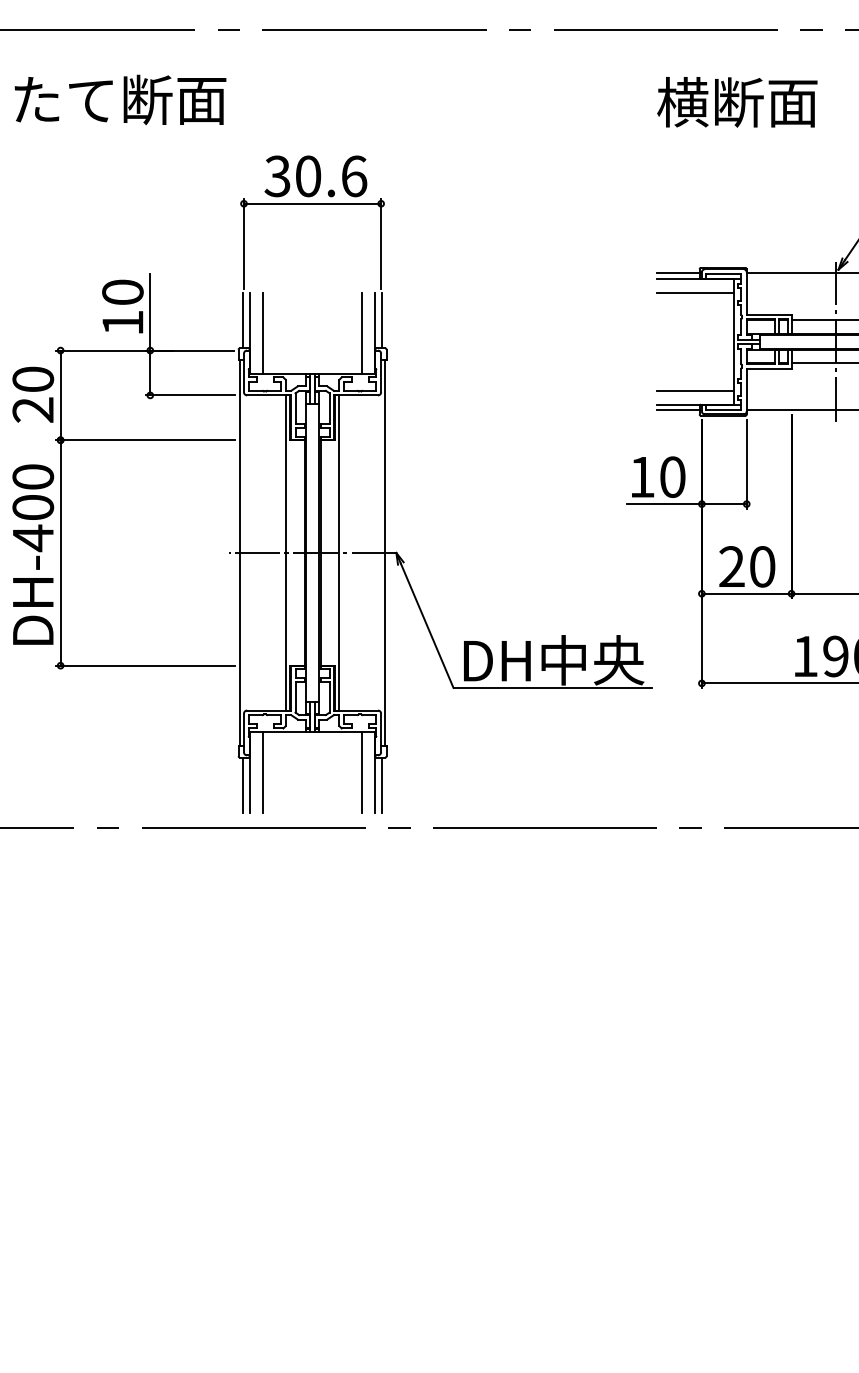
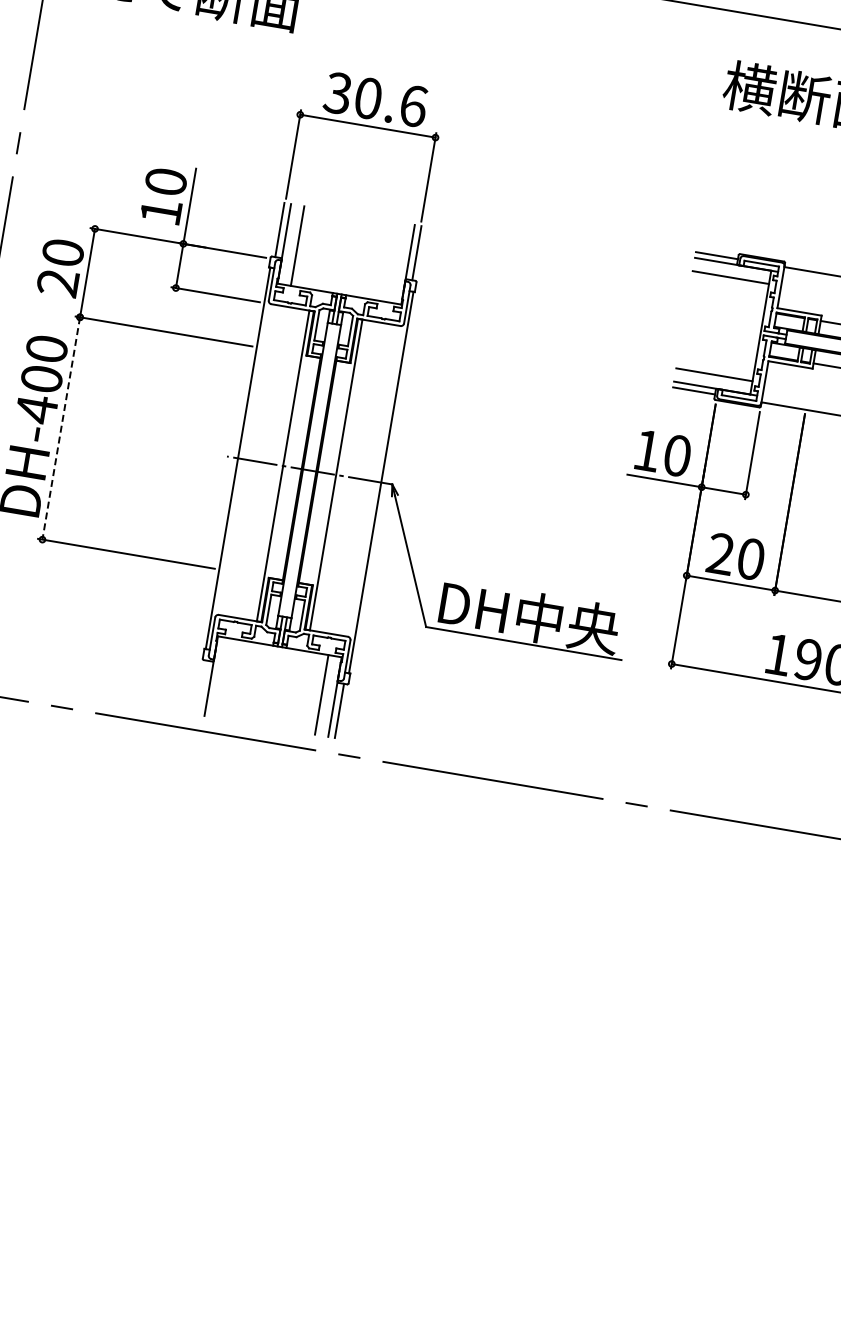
line: (361, 333) -> (394, 262), removed
line: (60, 552) -> (61, 427), solid -> dashed
line: (263, 771) -> (224, 677), removed
line: (243, 784) -> (202, 687), removed

